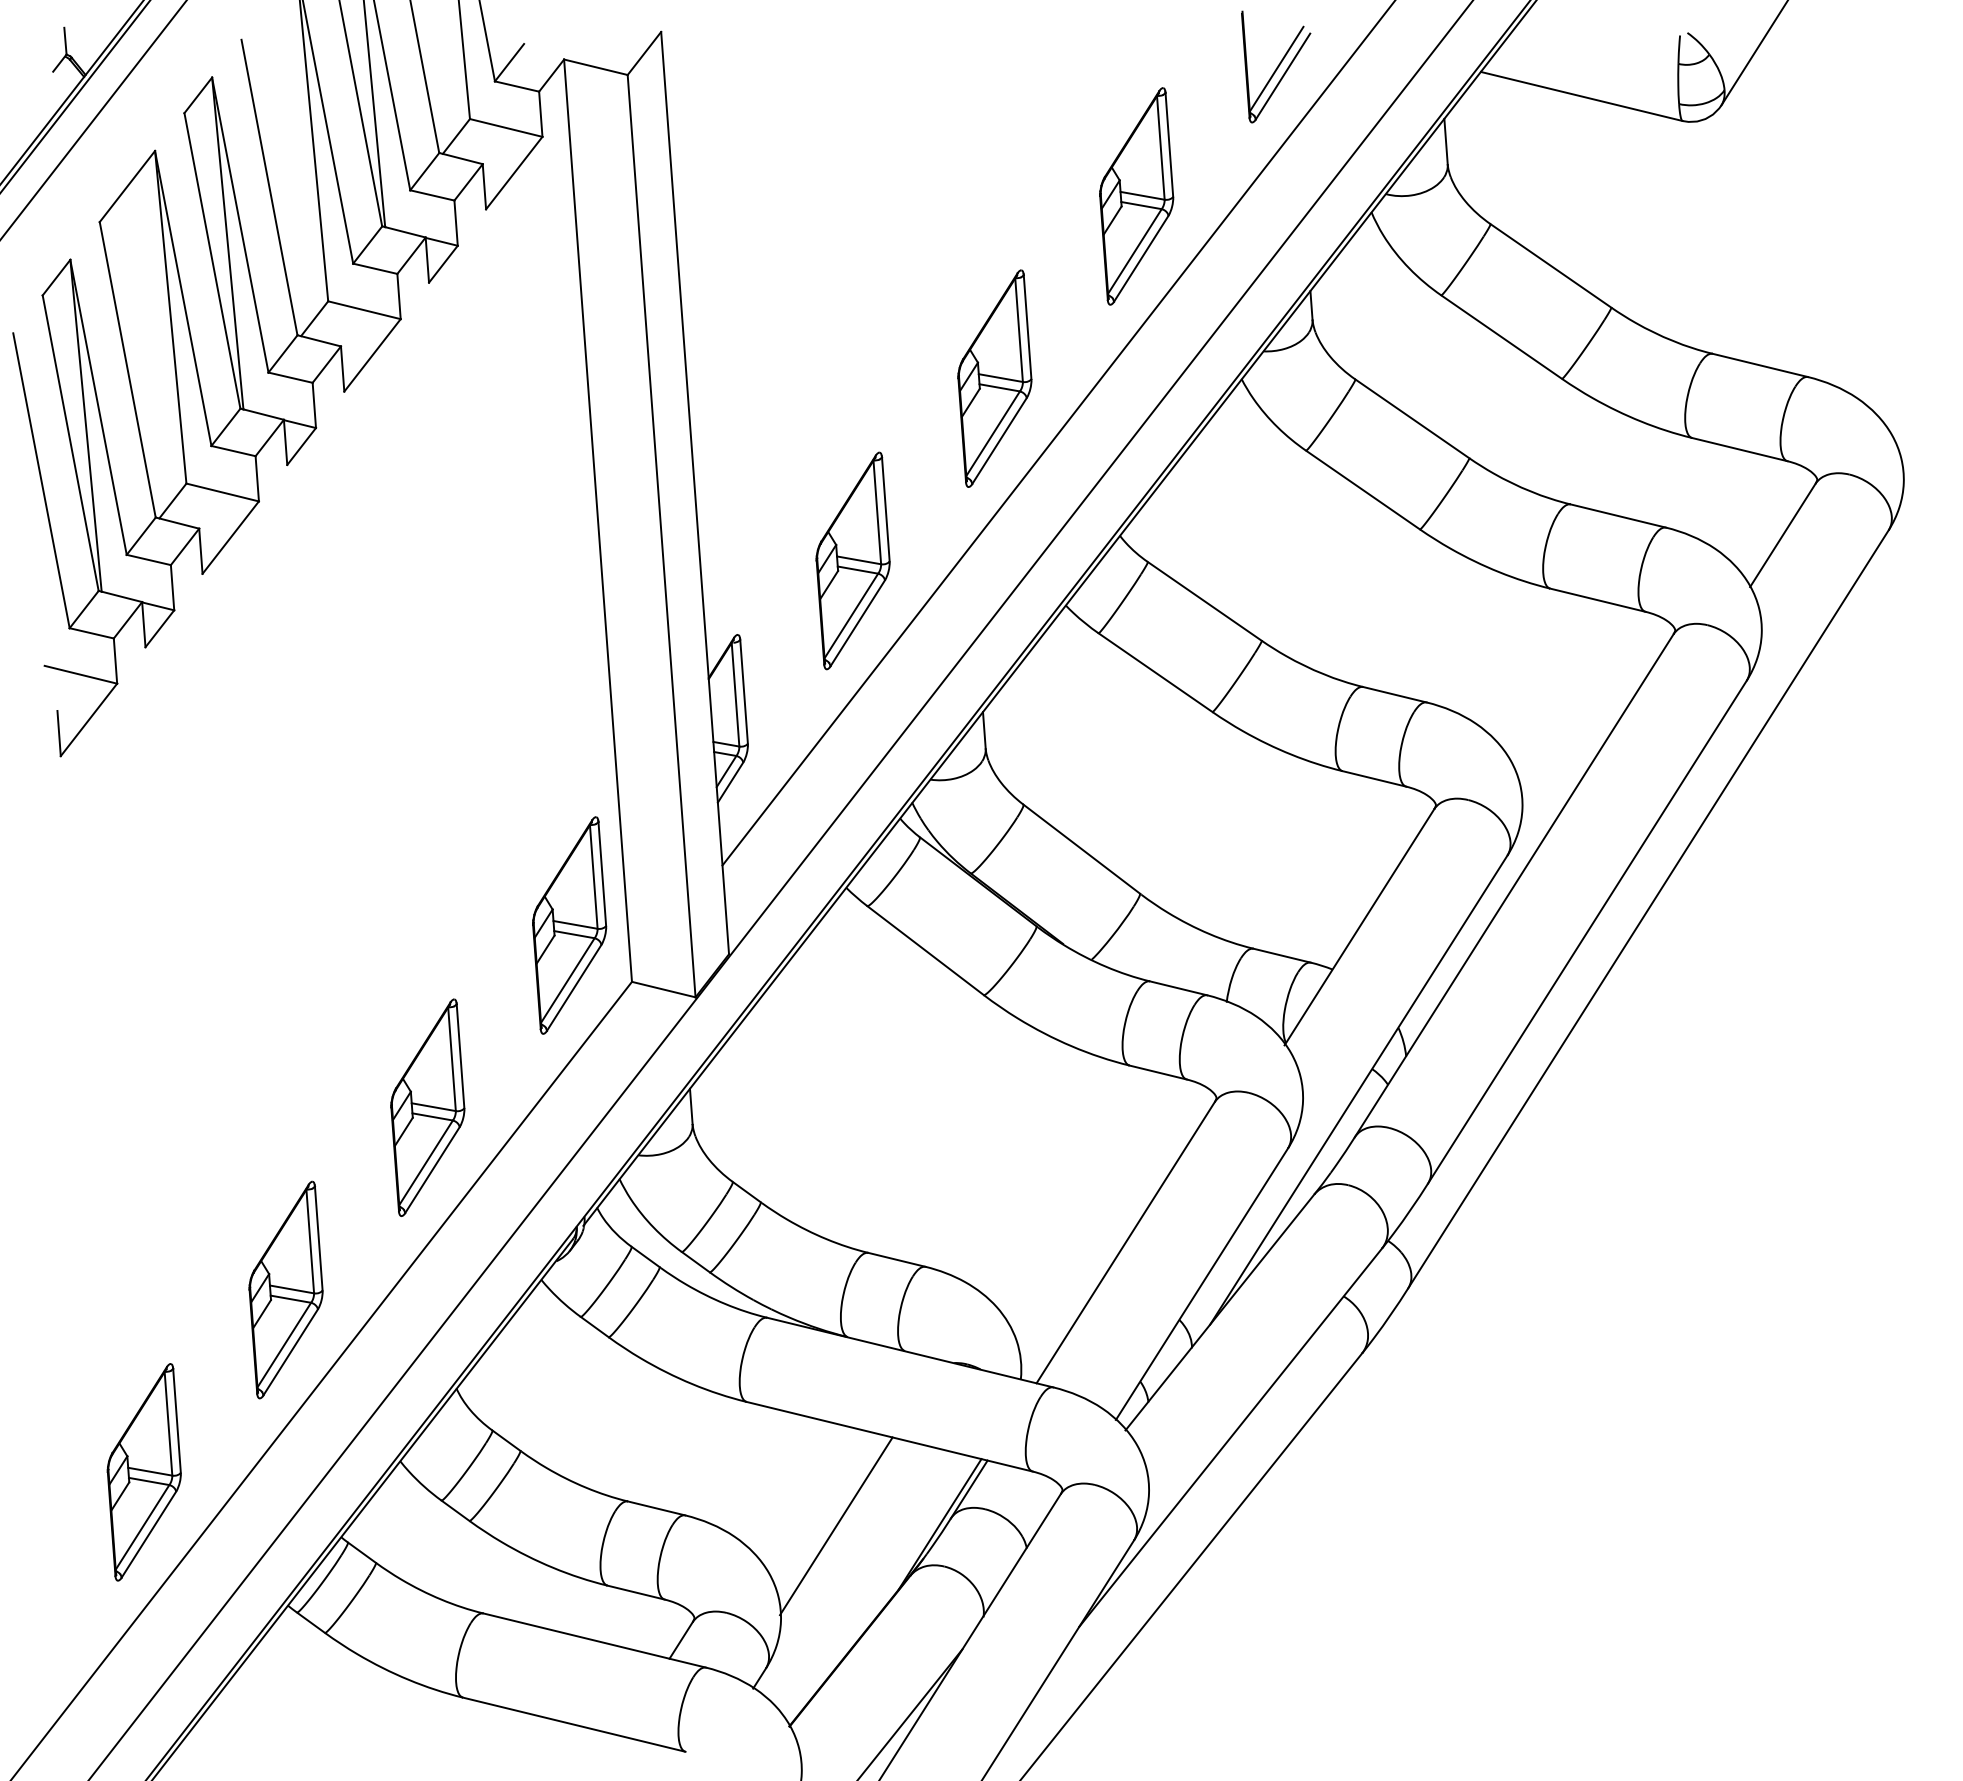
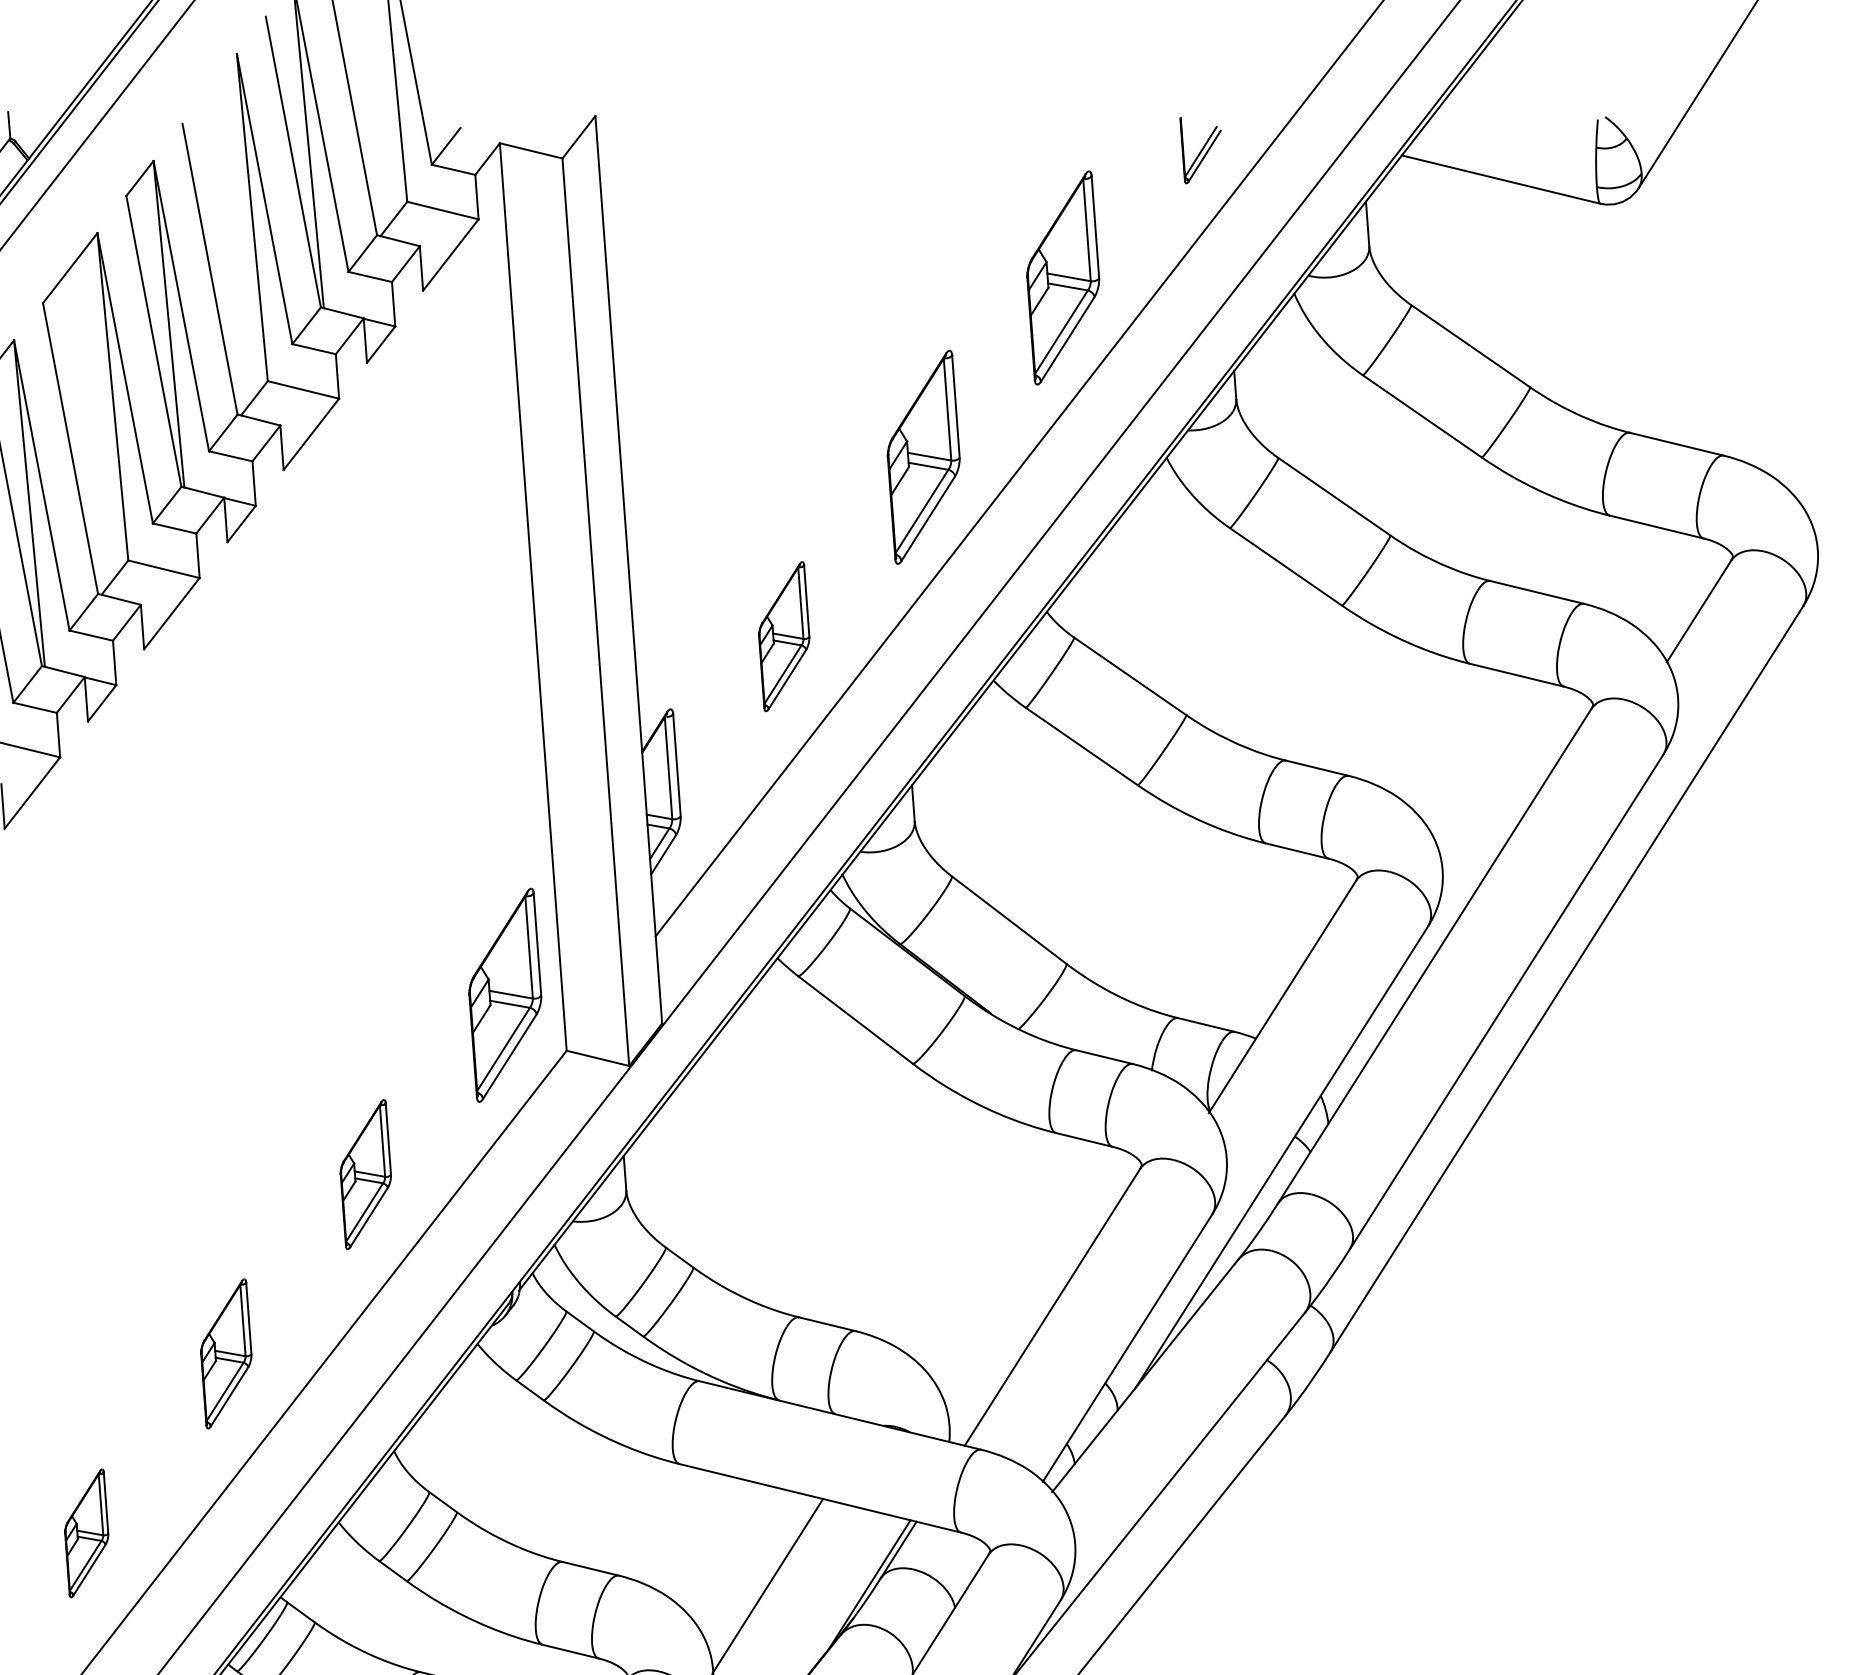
part: (1276, 66) -> (1200, 150), size x0.6
part: (852, 560) -> (783, 636), size x0.7
part: (427, 1107) -> (365, 1174), size x0.7
part: (285, 1289) -> (225, 1353), size x0.7
part: (143, 1472) -> (86, 1533), size x0.6

